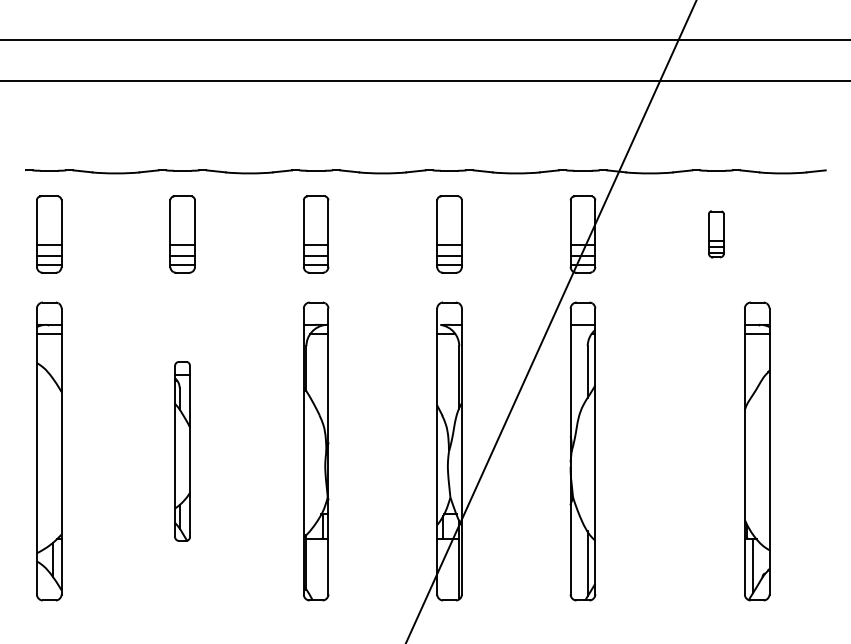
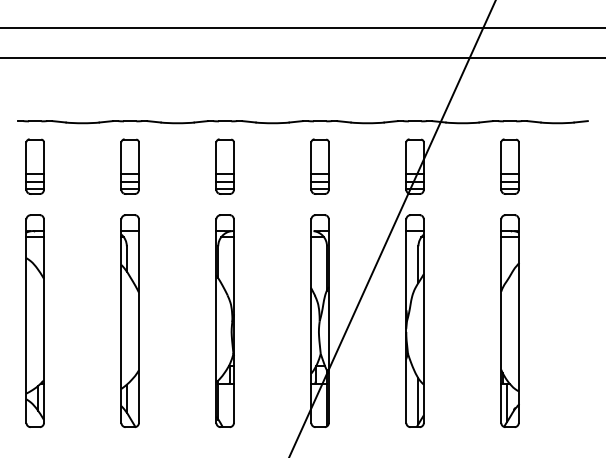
part: (715, 234) -> (509, 166), size x1.67
part: (181, 450) -> (129, 320), size x1.67
part: (756, 450) -> (509, 320), moved

